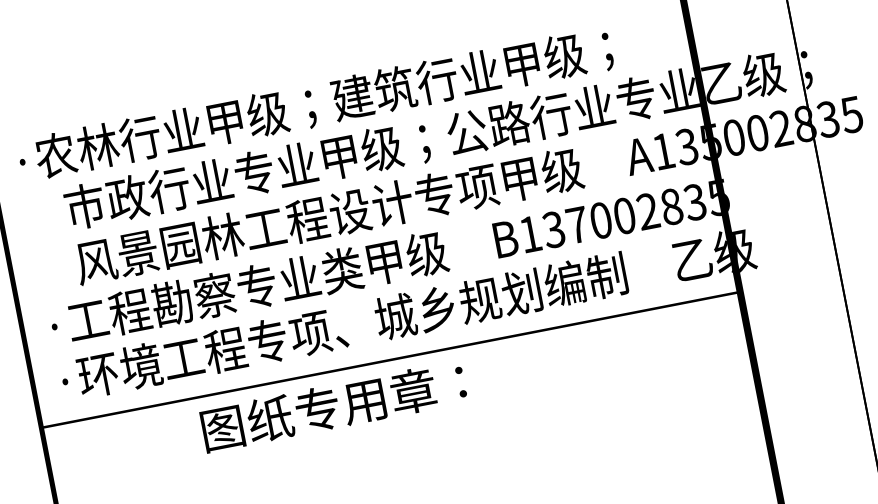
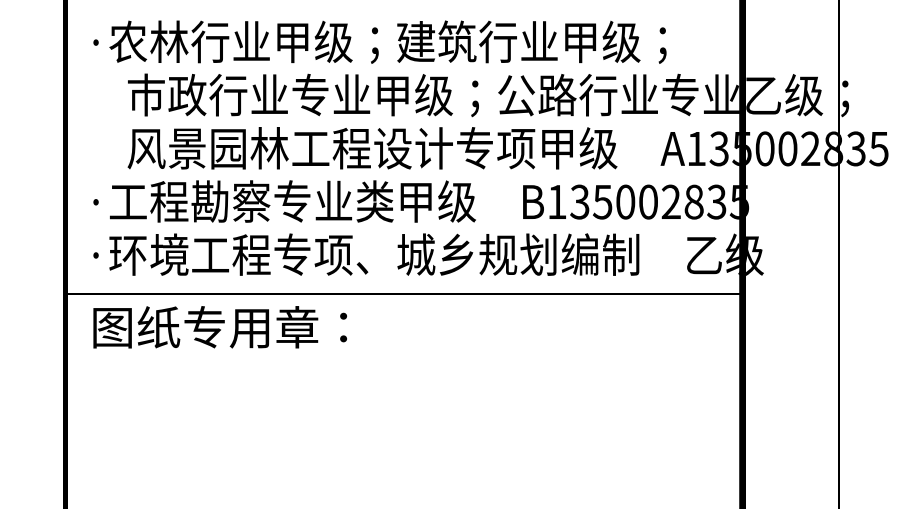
text: (577, 225) -> (602, 202), B137002835 -> B135002835
text: (333, 406) -> (219, 327), moved

